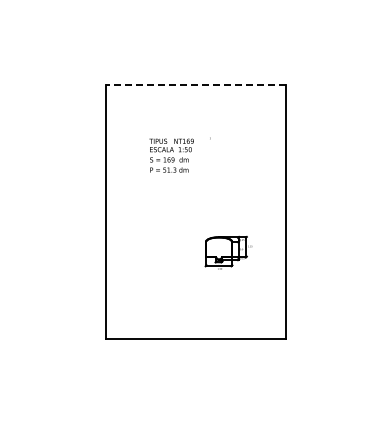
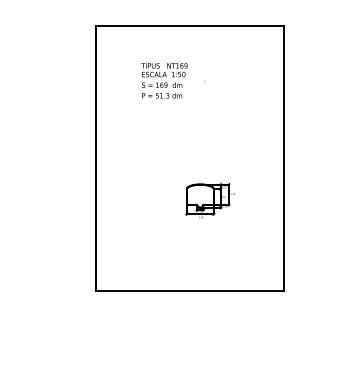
line: (195, 84) -> (189, 25), dashed -> solid
text: (171, 155) -> (164, 80), moved
part: (228, 252) -> (210, 200), moved

